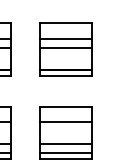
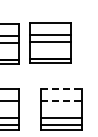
part: (66, 48) -> (50, 42), moved
line: (66, 106) -> (61, 88), solid -> dashed
line: (66, 121) -> (61, 100), solid -> dashed

